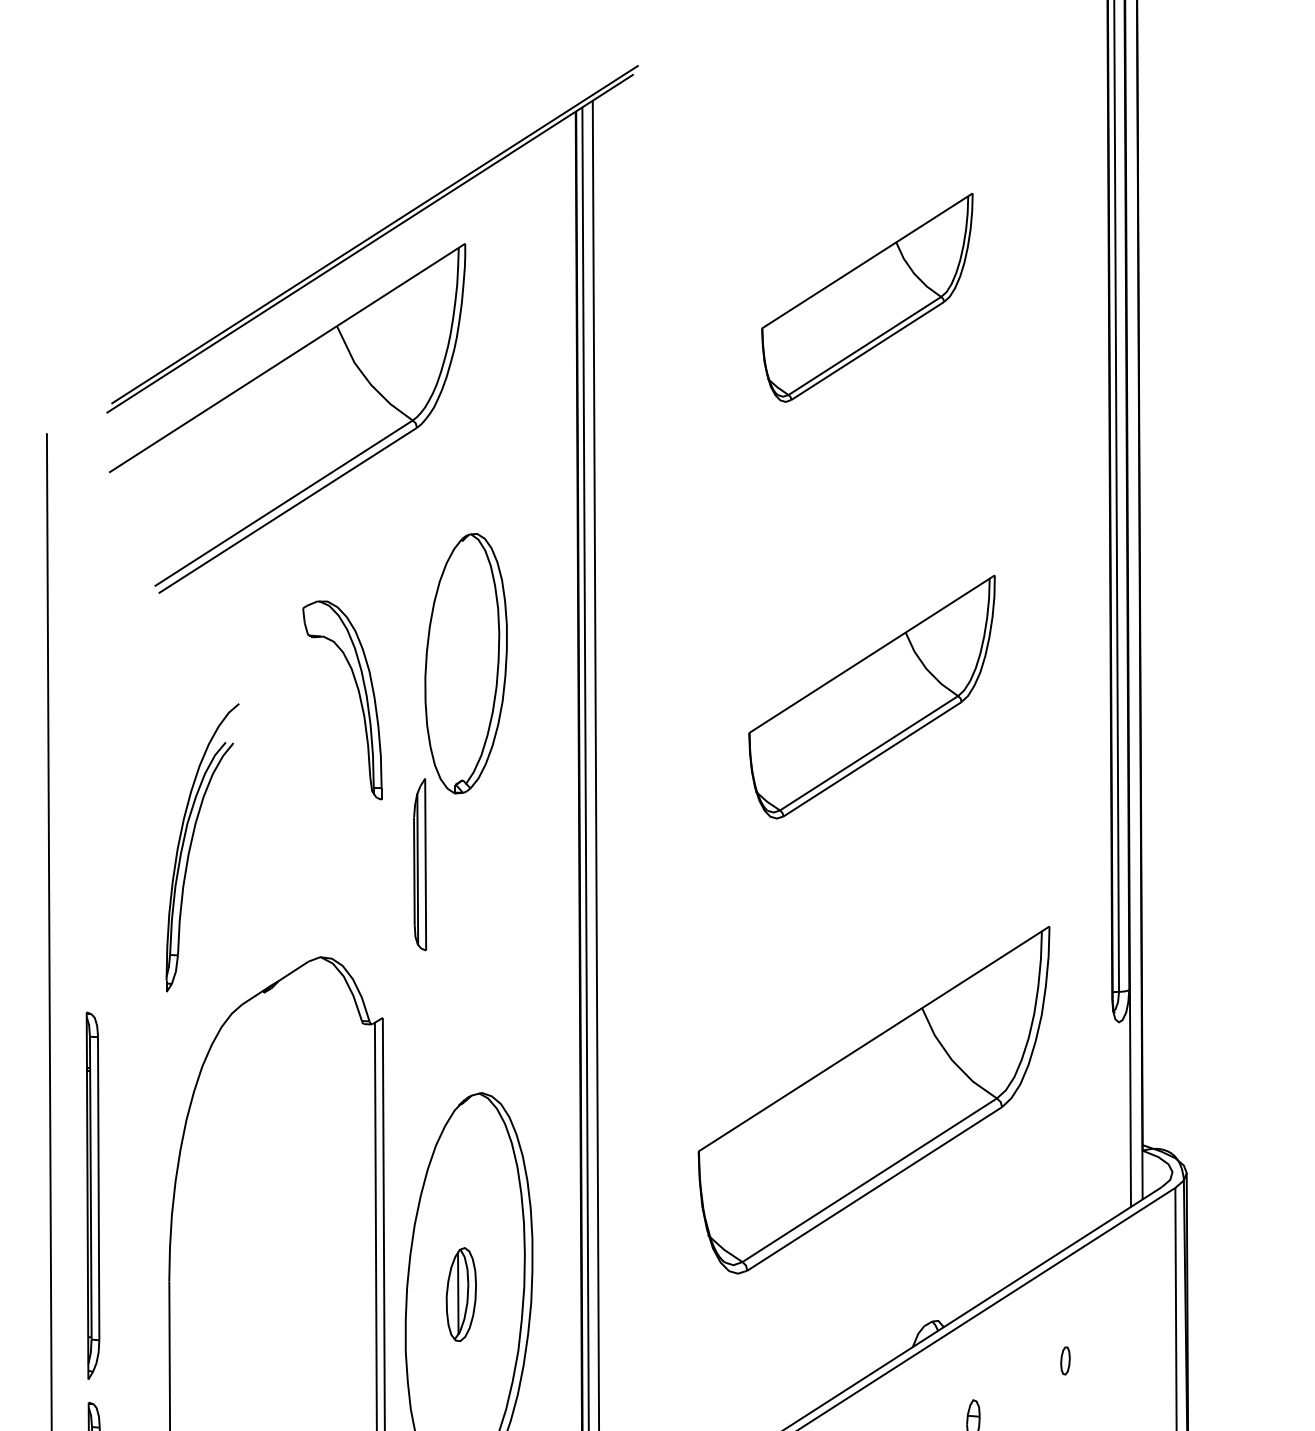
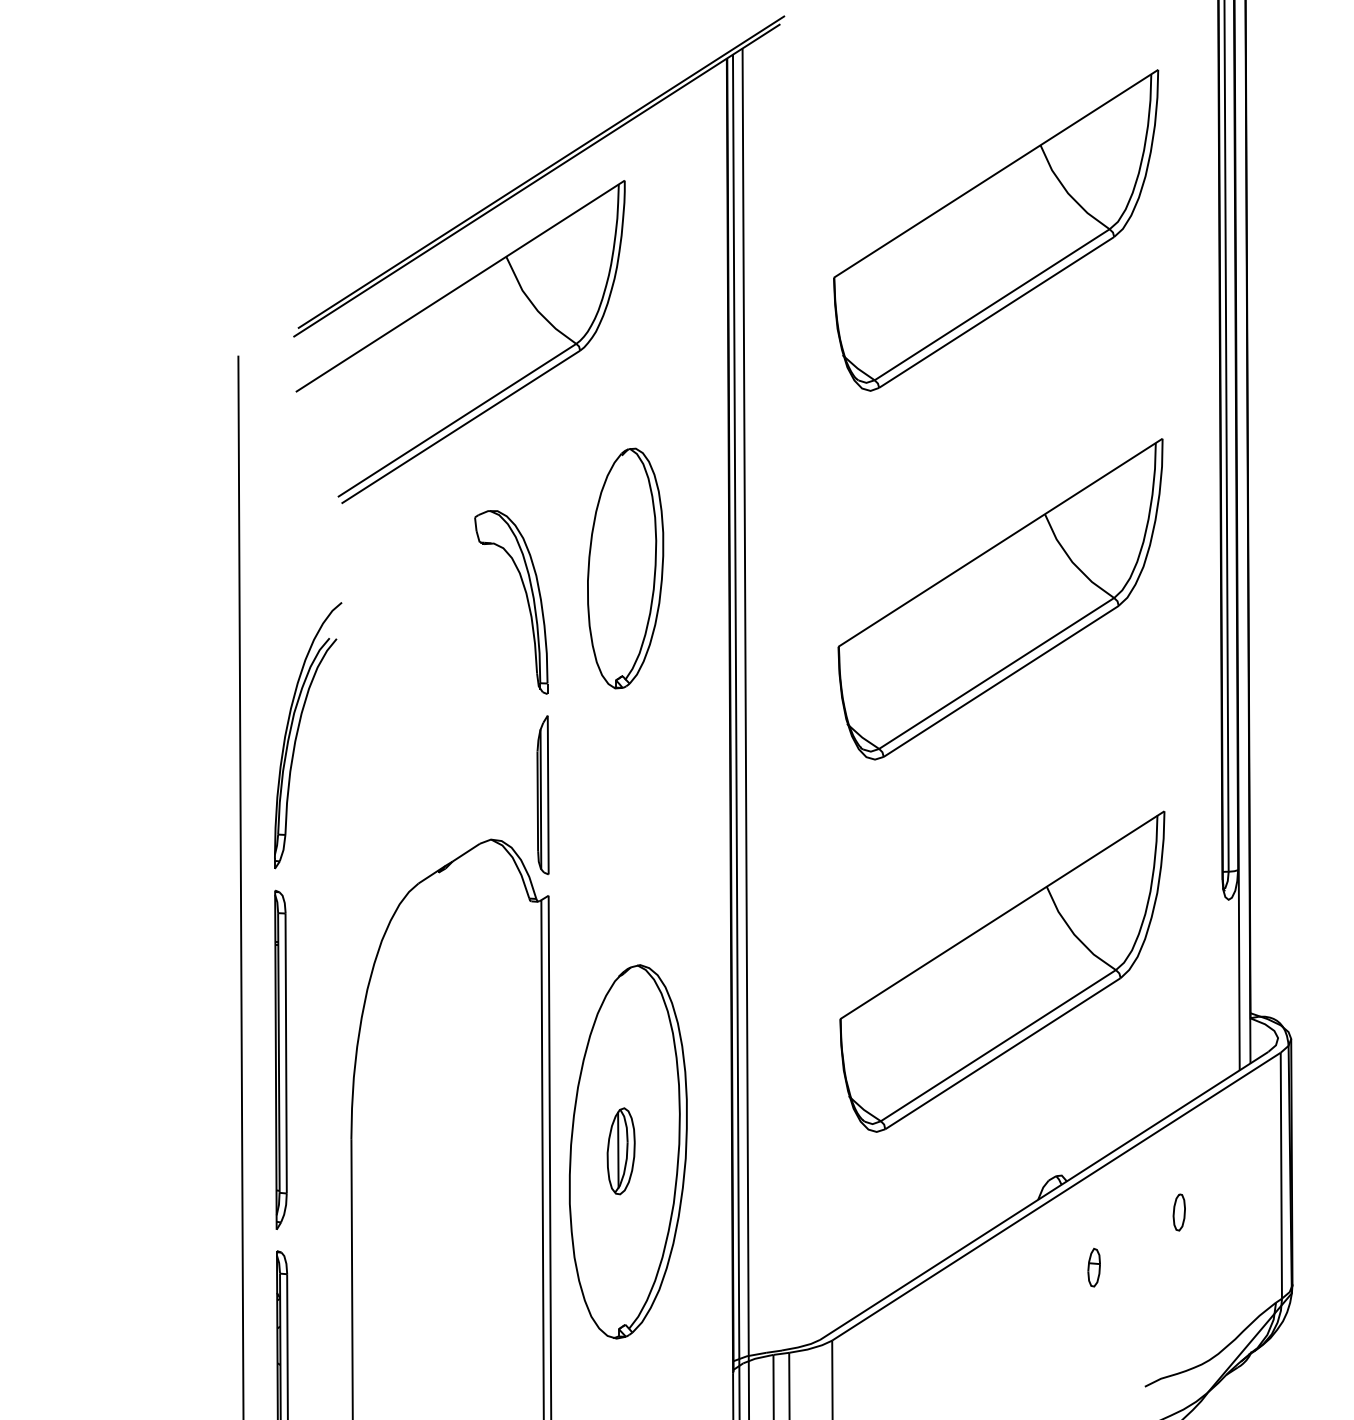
part: (867, 297) -> (996, 230), size x1.67
part: (872, 697) -> (1000, 599), size x1.43
part: (192, 844) -> (298, 732), moved
part: (419, 865) -> (542, 795), moved
part: (1064, 1360) -> (1178, 1212), size x1.43

